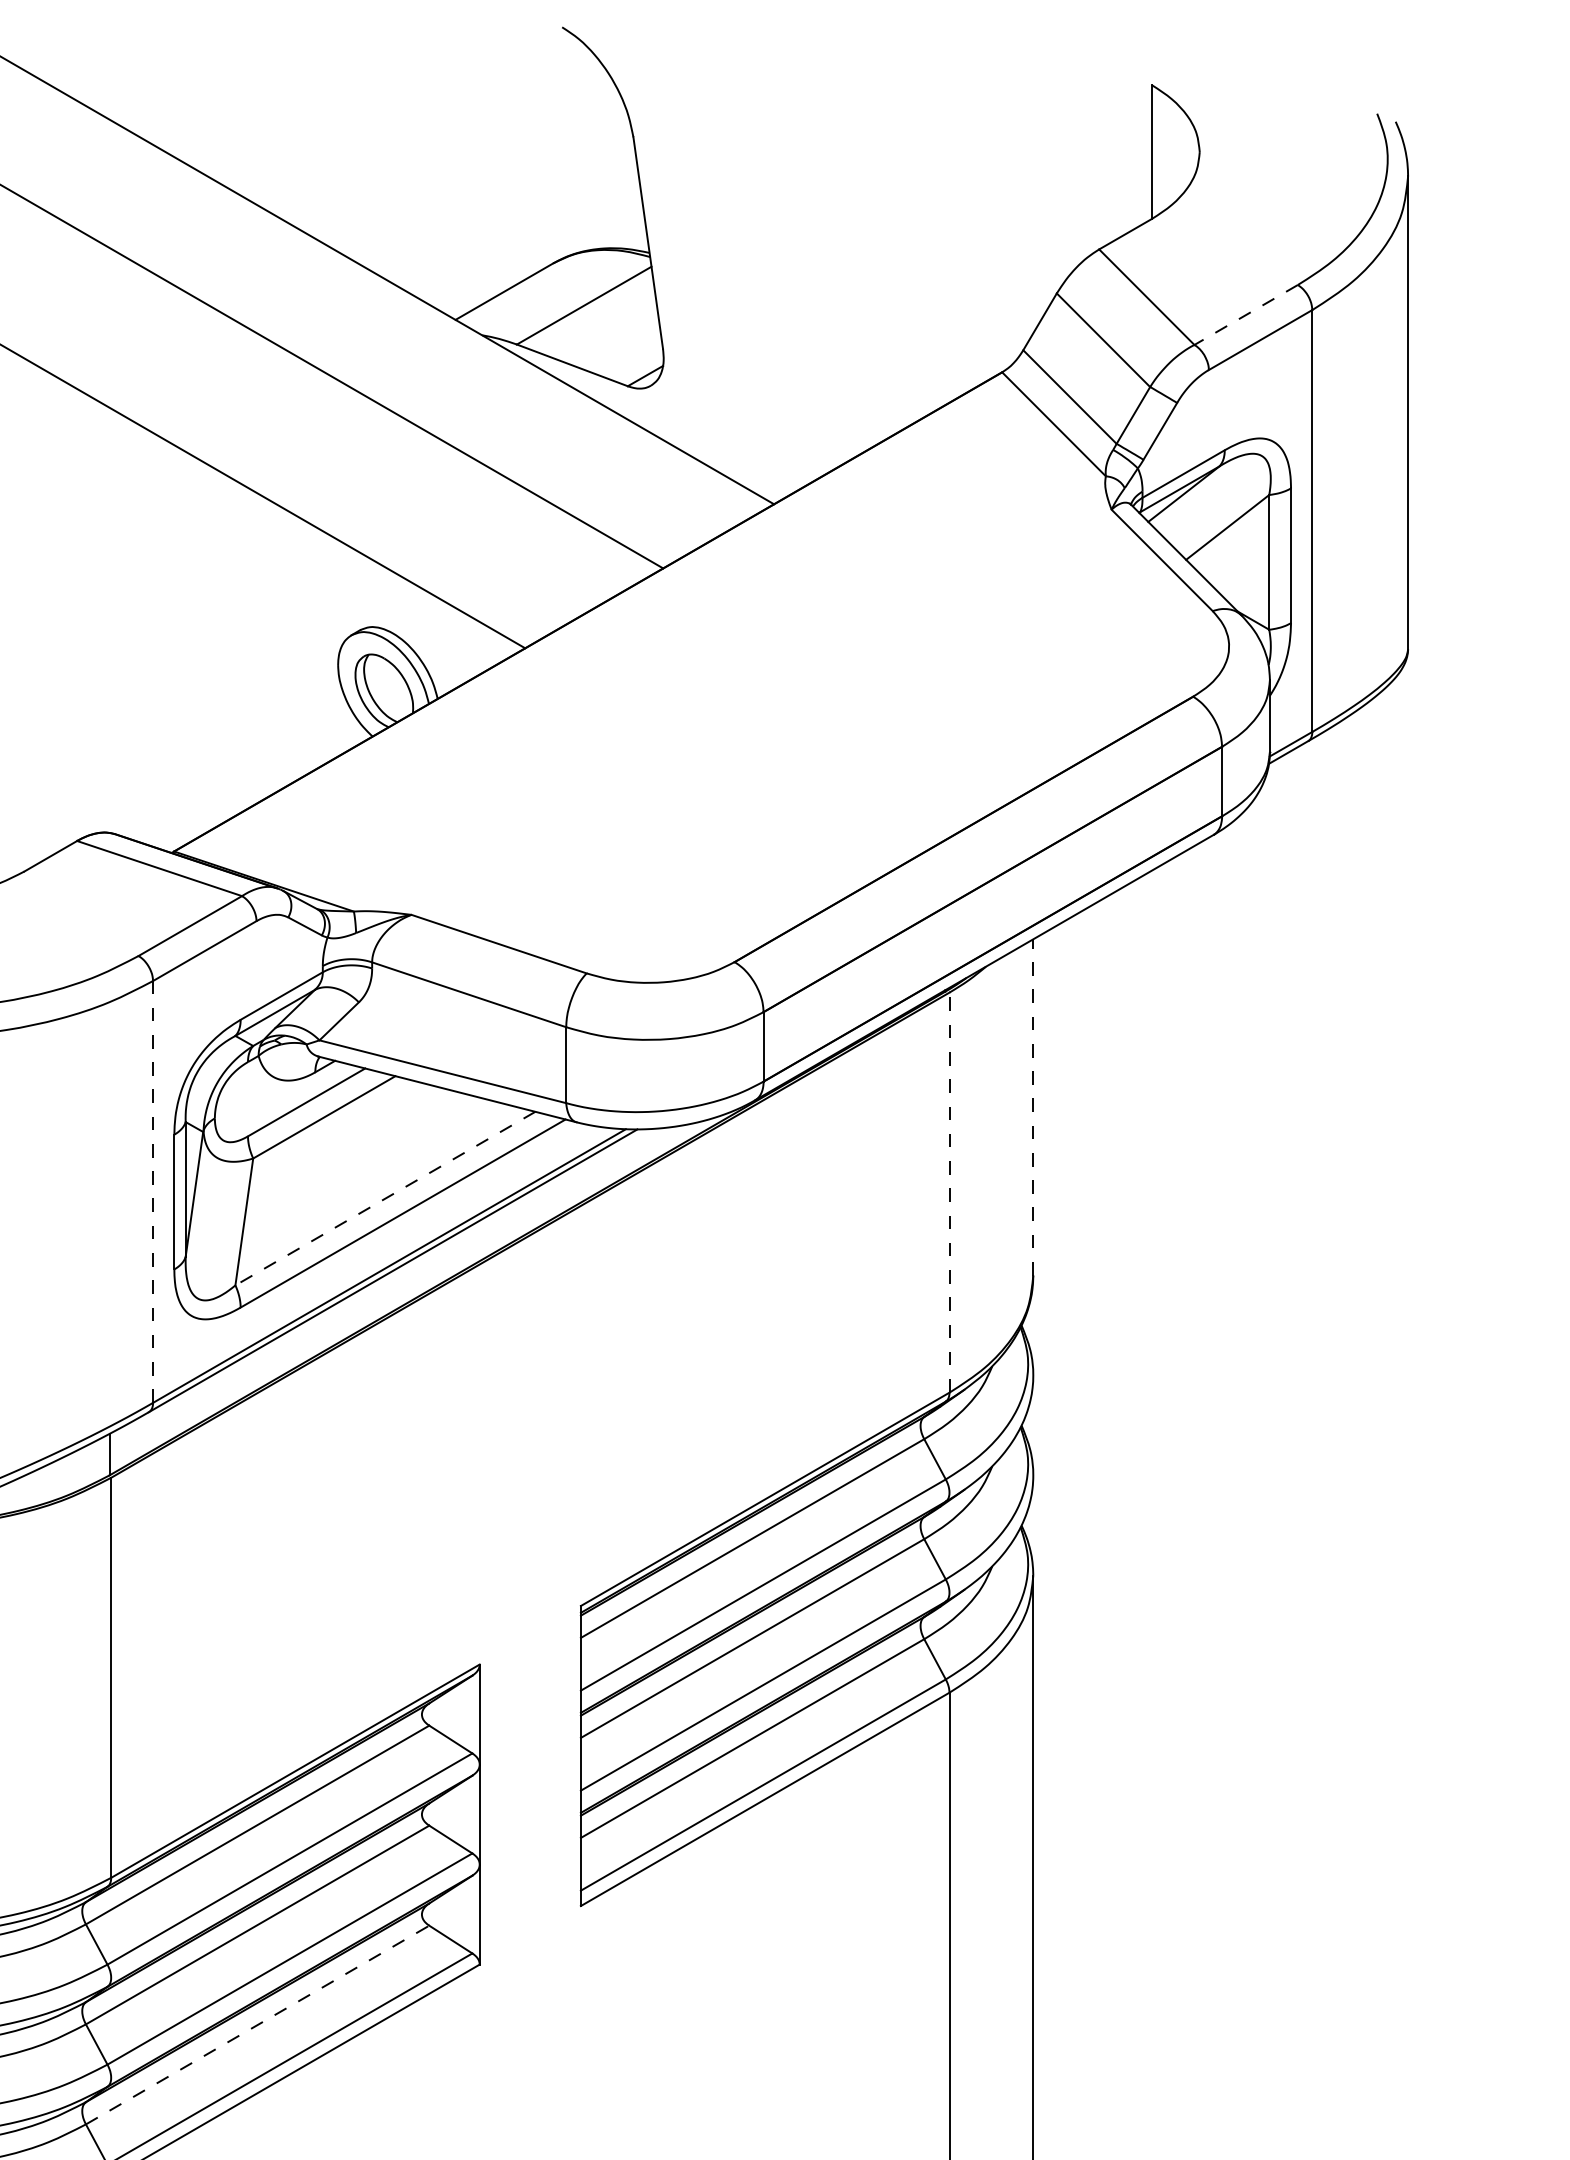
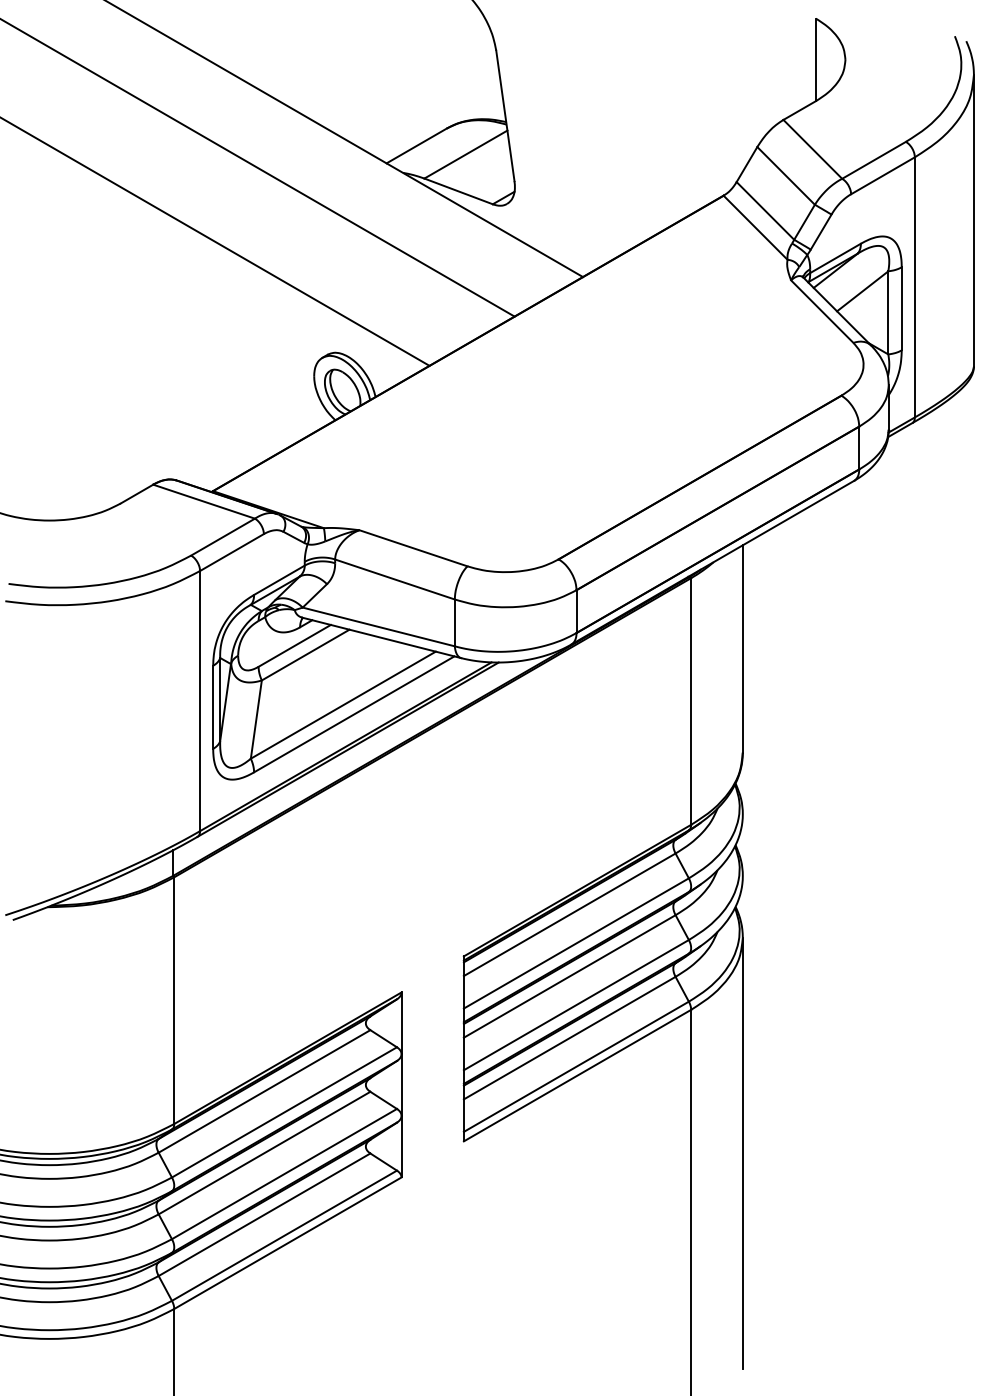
line: (1246, 315) -> (874, 160), dashed -> solid
line: (1032, 1106) -> (742, 648), dashed -> solid
line: (153, 1191) -> (200, 700), dashed -> solid
line: (950, 1192) -> (691, 701), dashed -> solid
line: (385, 1199) -> (343, 705), dashed -> solid
line: (257, 2024) -> (264, 1214), dashed -> solid

